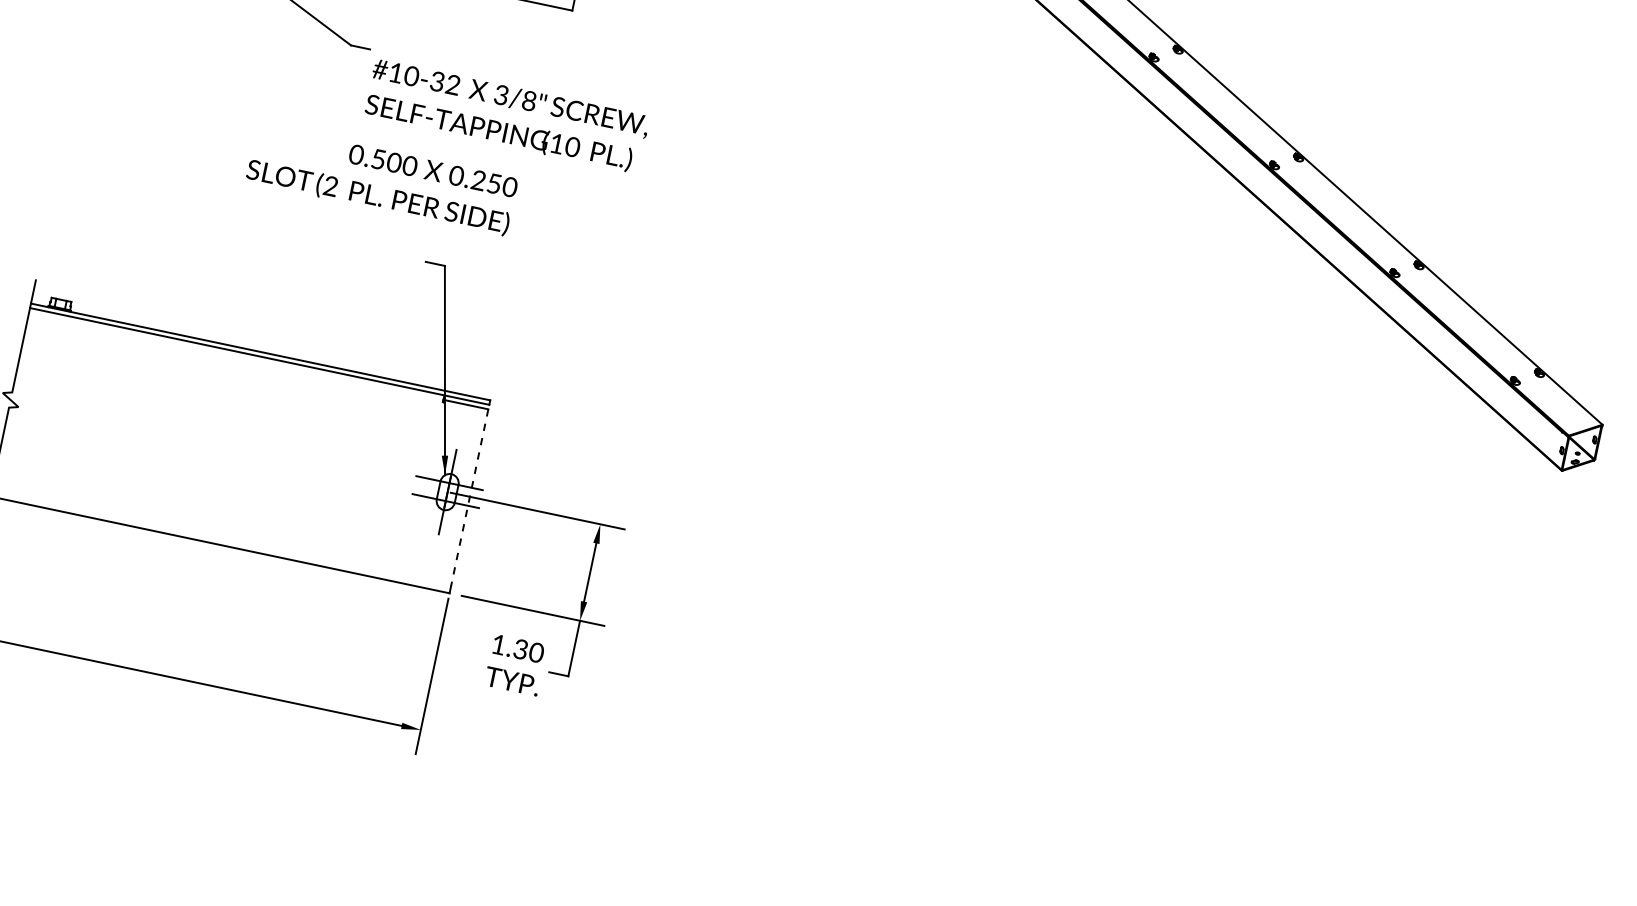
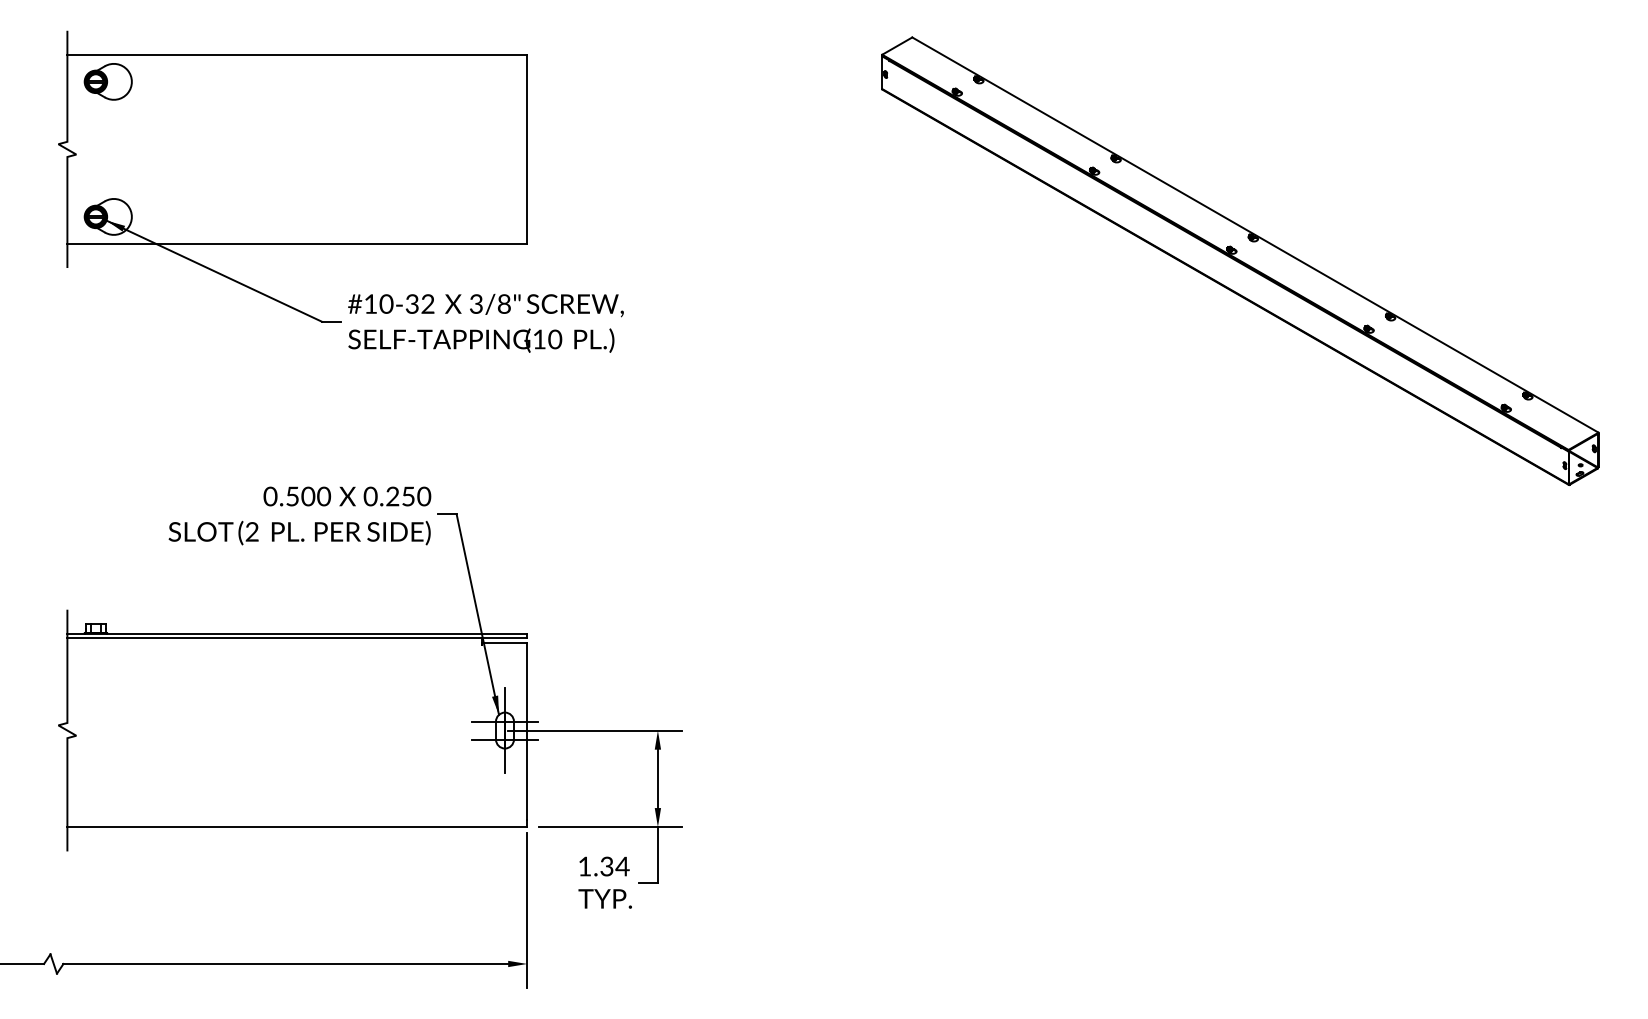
text: (506, 116) -> (485, 323), moved
text: (381, 179) -> (299, 515), moved
line: (469, 497) -> (527, 731), dashed -> solid
text: (536, 652) -> (622, 866), 1.30 -> 1.34

